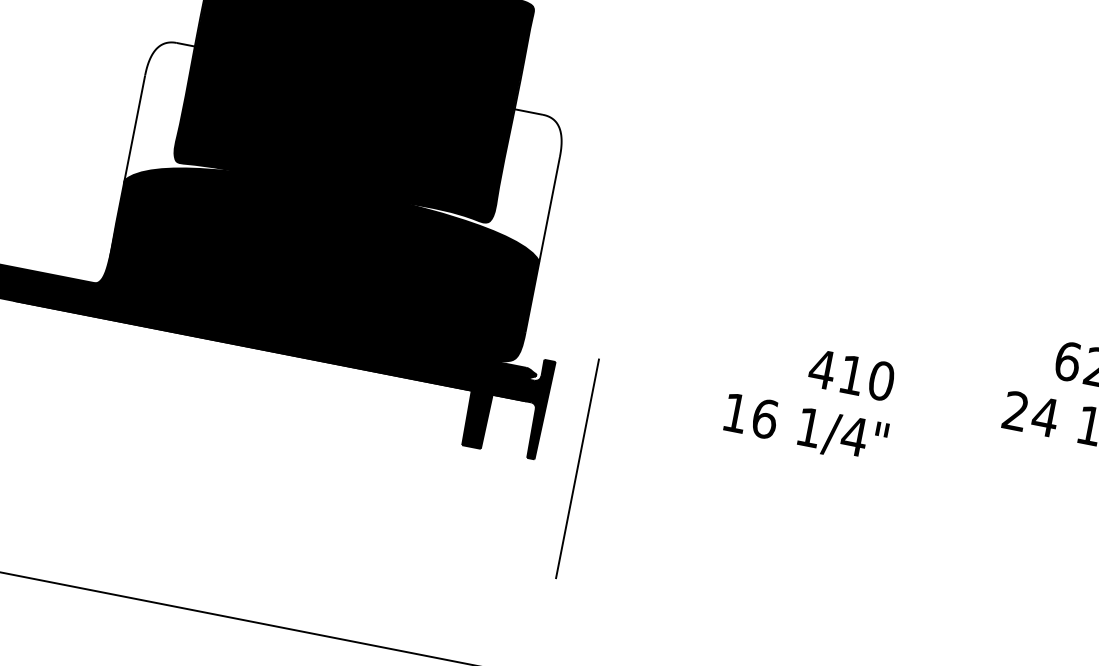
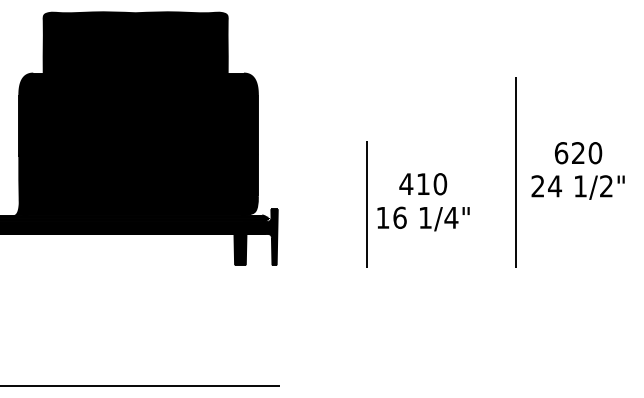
fill: (345, 149) -> (138, 114), added
text: (852, 375) -> (423, 184), moved
line: (981, 379) -> (515, 172), added
line: (577, 468) -> (366, 204), moved

